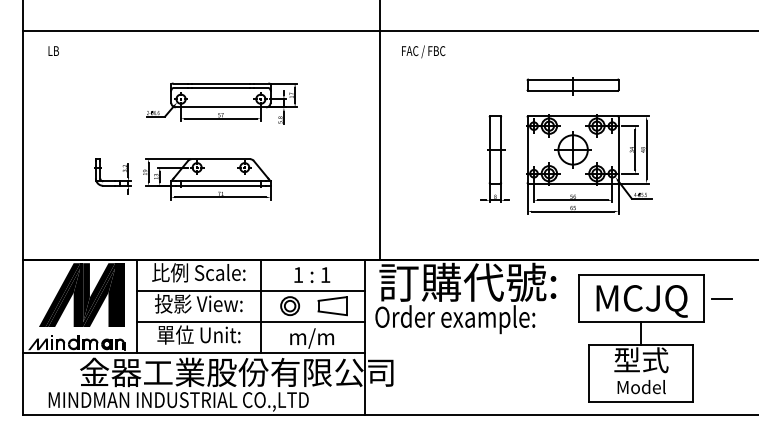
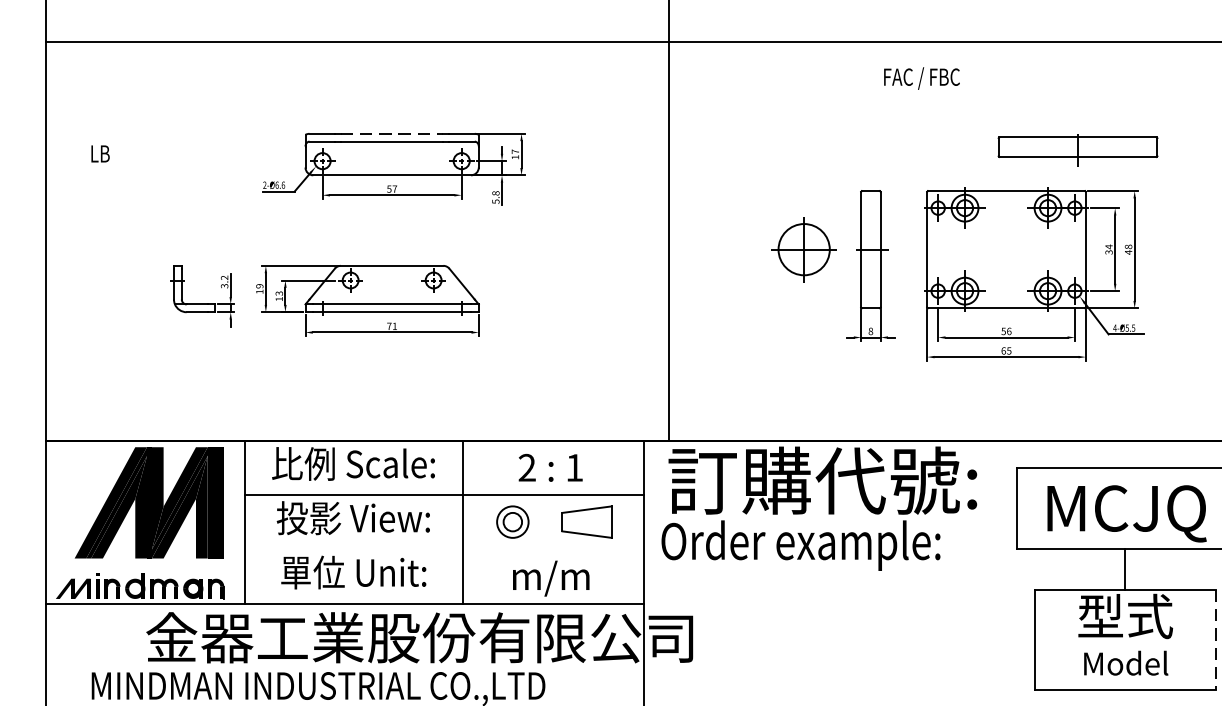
text: (53, 50) -> (100, 152), moved
text: (423, 51) -> (921, 77), moved
line: (221, 83) -> (393, 133), solid -> dashed
part: (572, 86) -> (1076, 149), moved
part: (572, 149) -> (803, 248), moved
text: (298, 274) -> (527, 466), 1 -> 2
line: (250, 321) -> (443, 548), removed
line: (693, 373) -> (1216, 639), solid -> dashed

